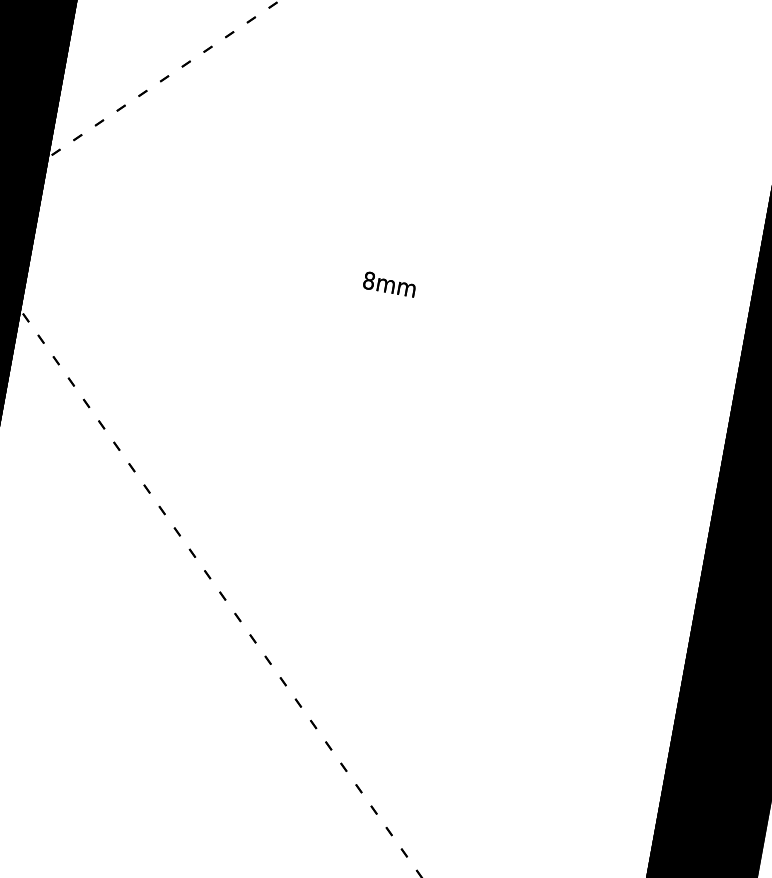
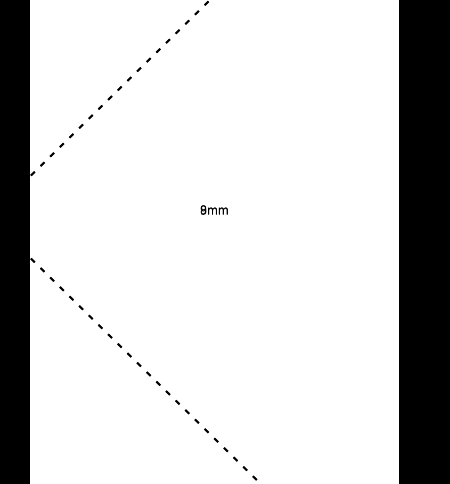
text: (368, 281) -> (203, 210), 8mm -> 9mm

